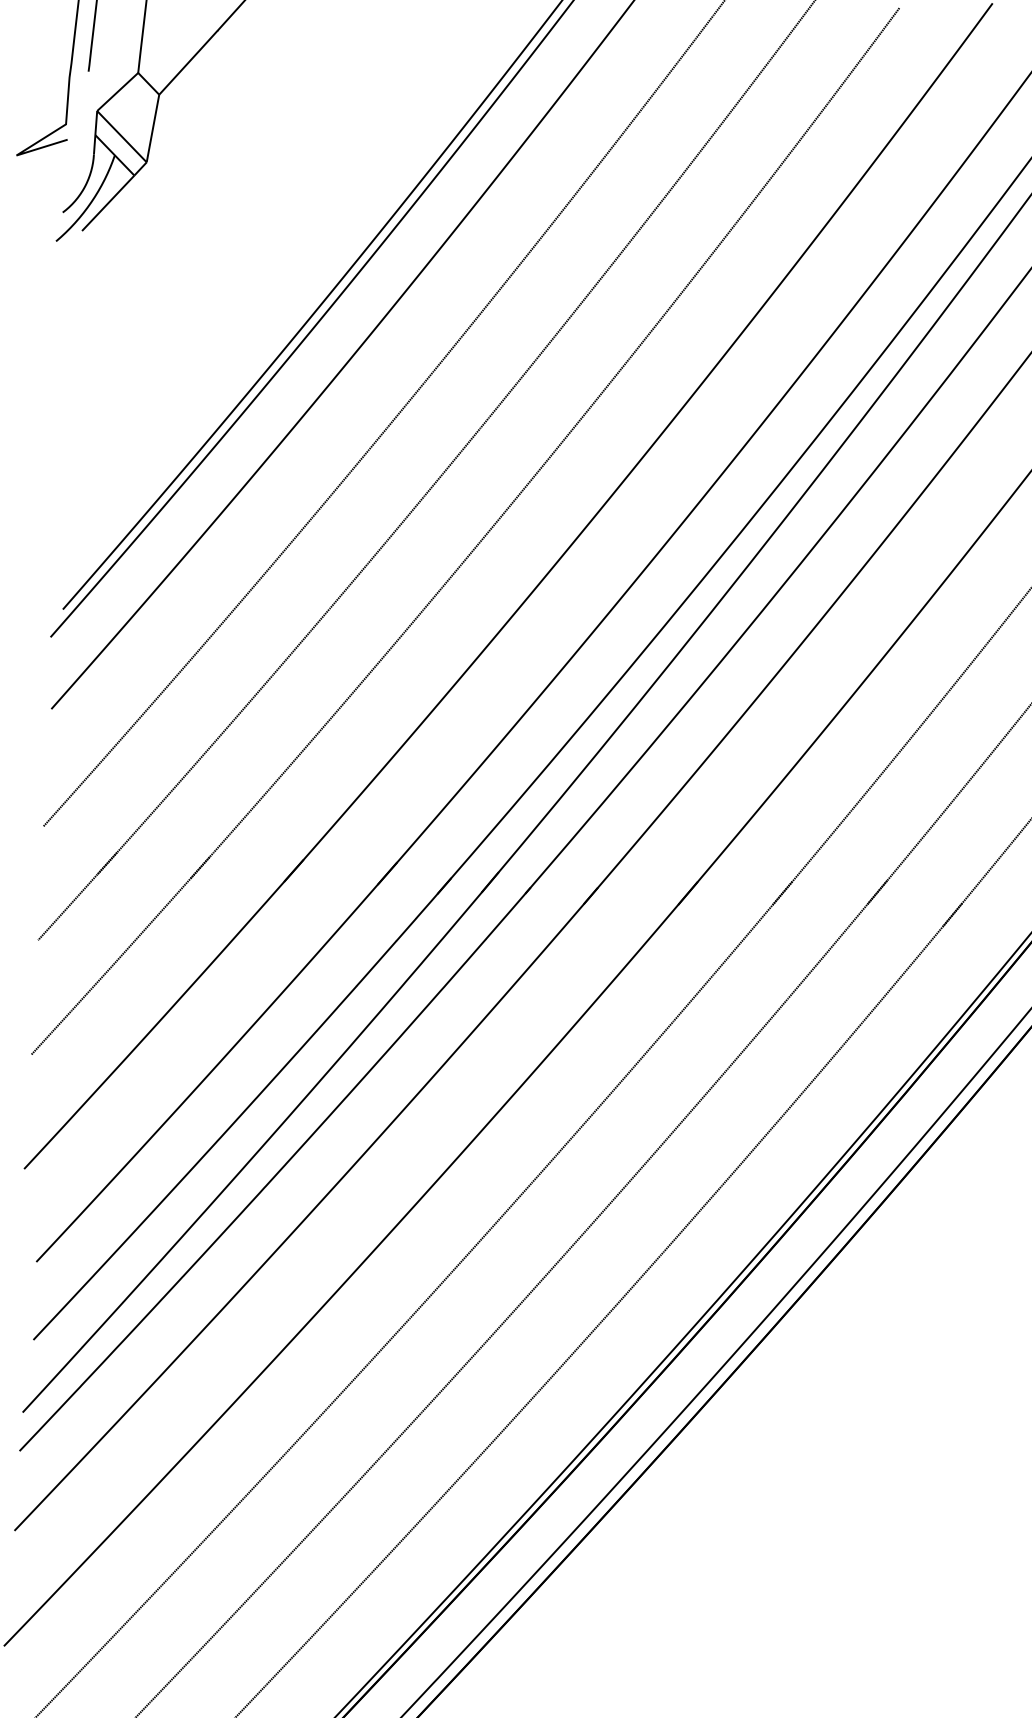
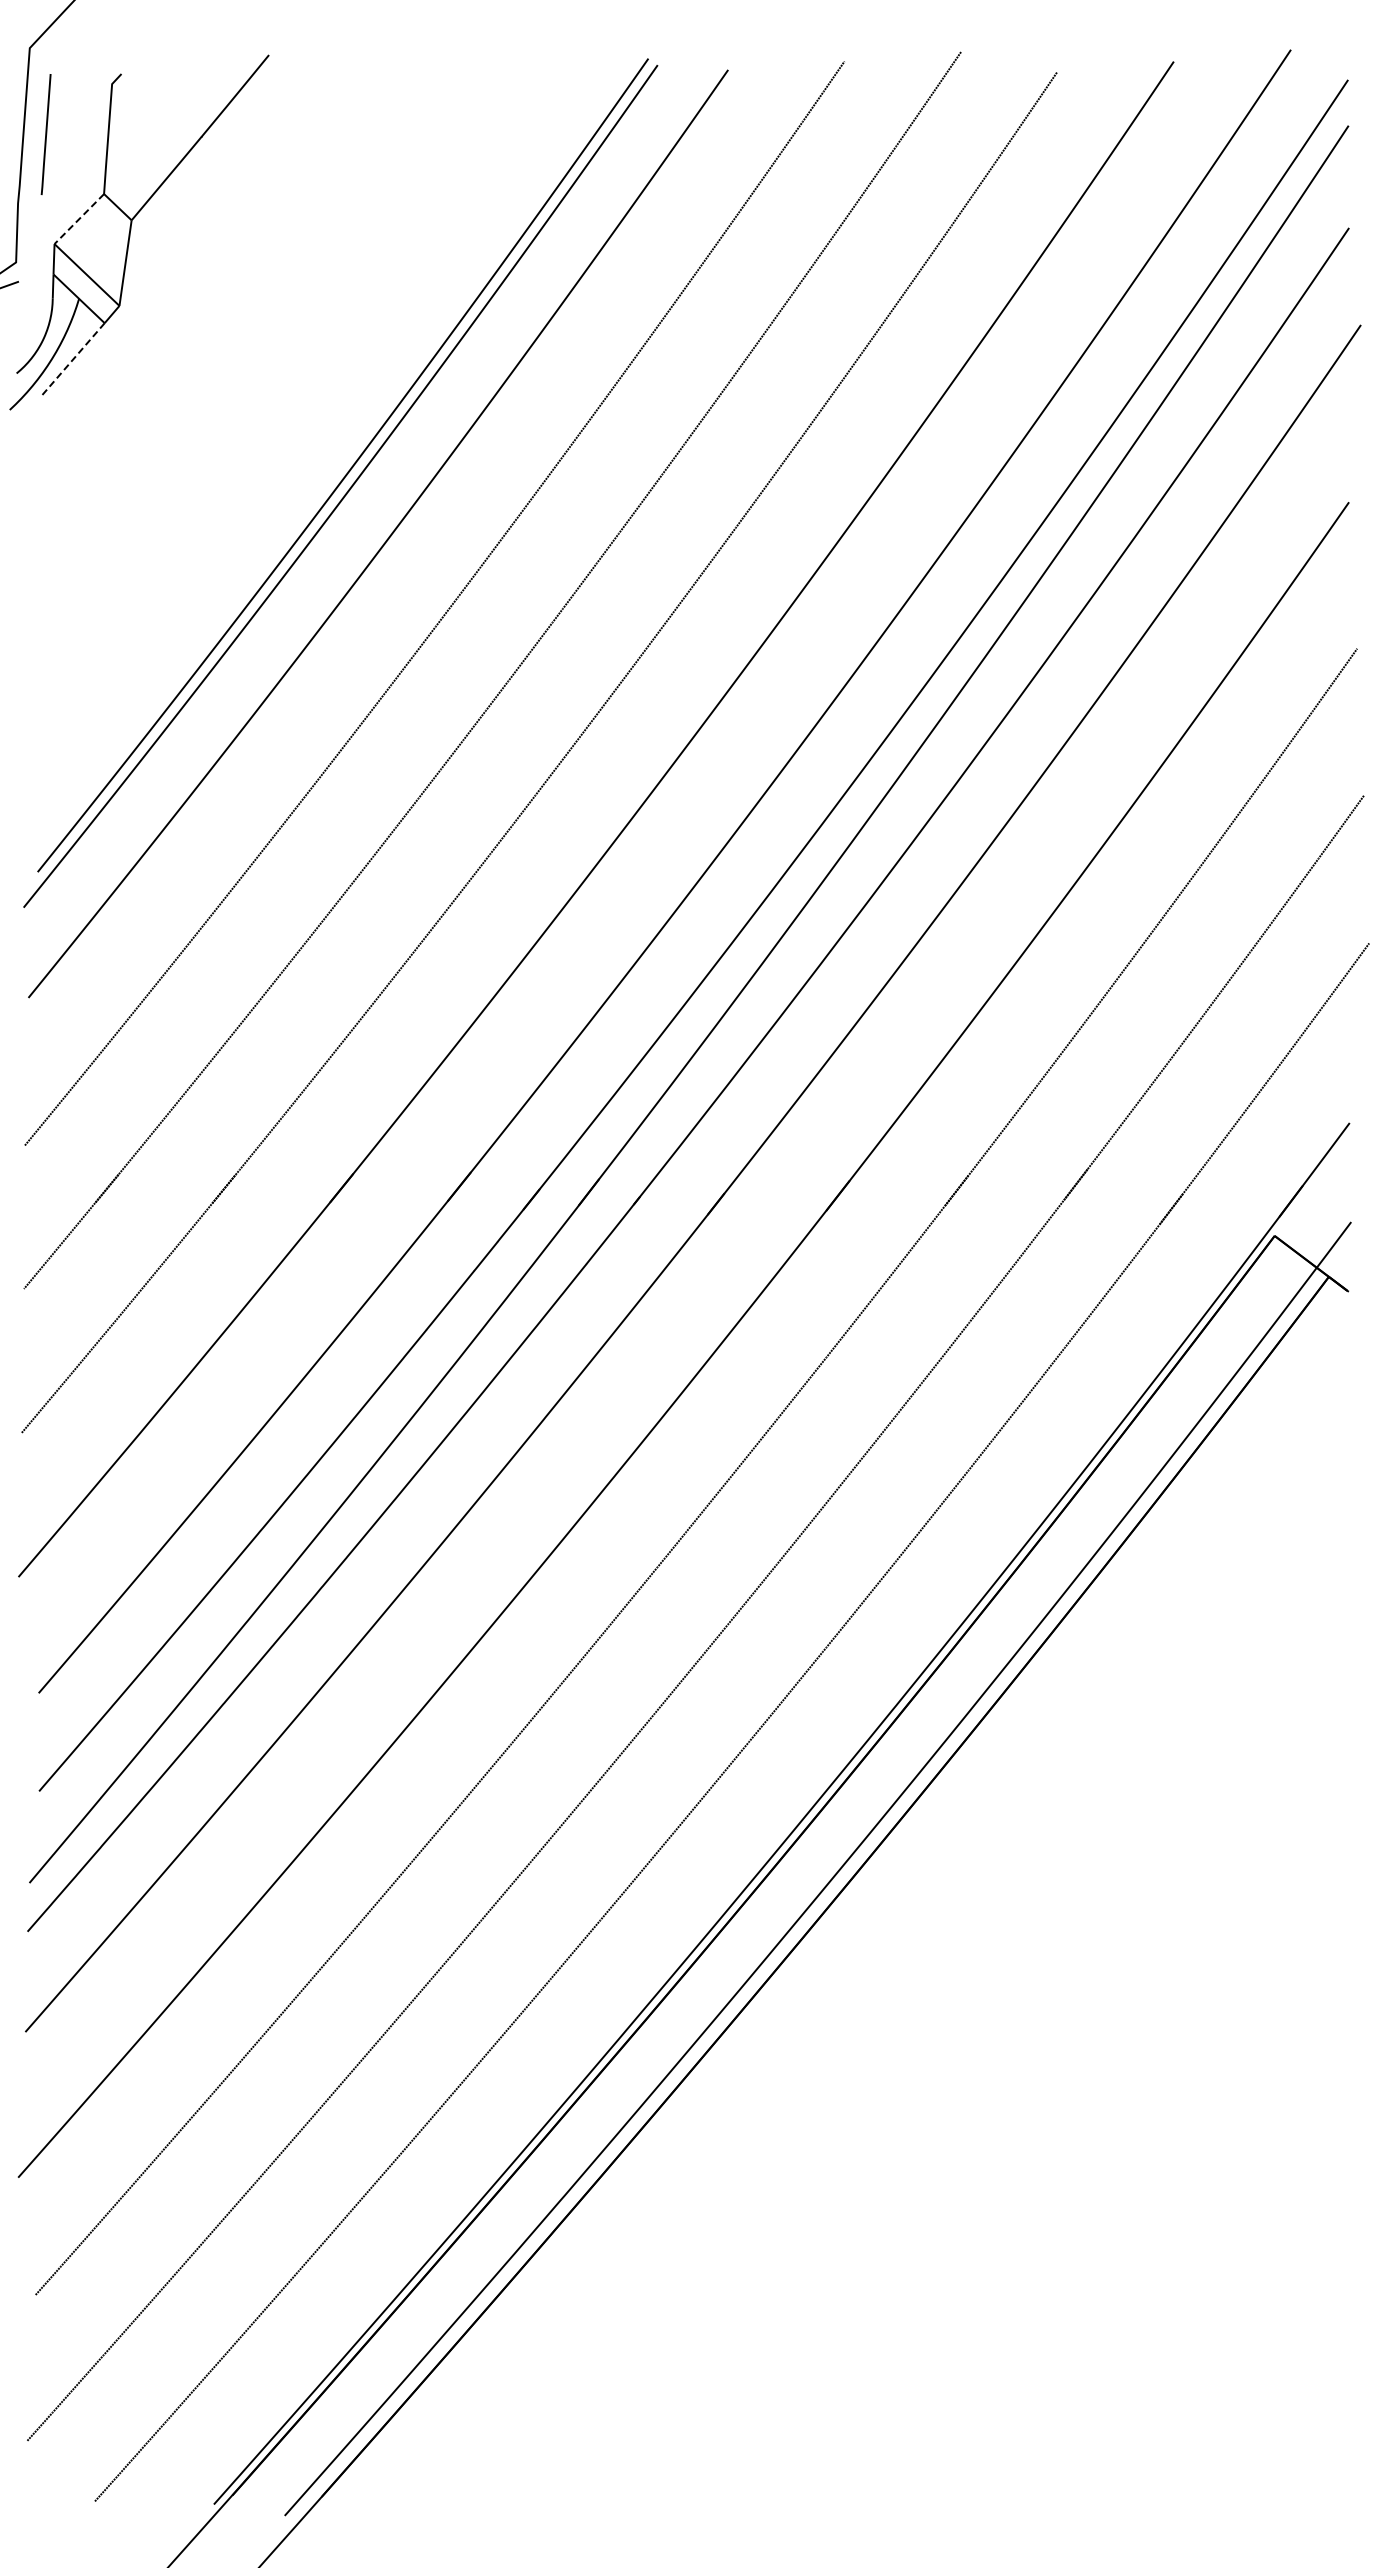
line: (117, 92) -> (78, 219), solid -> dashed
line: (108, 203) -> (73, 359), solid -> dashed

